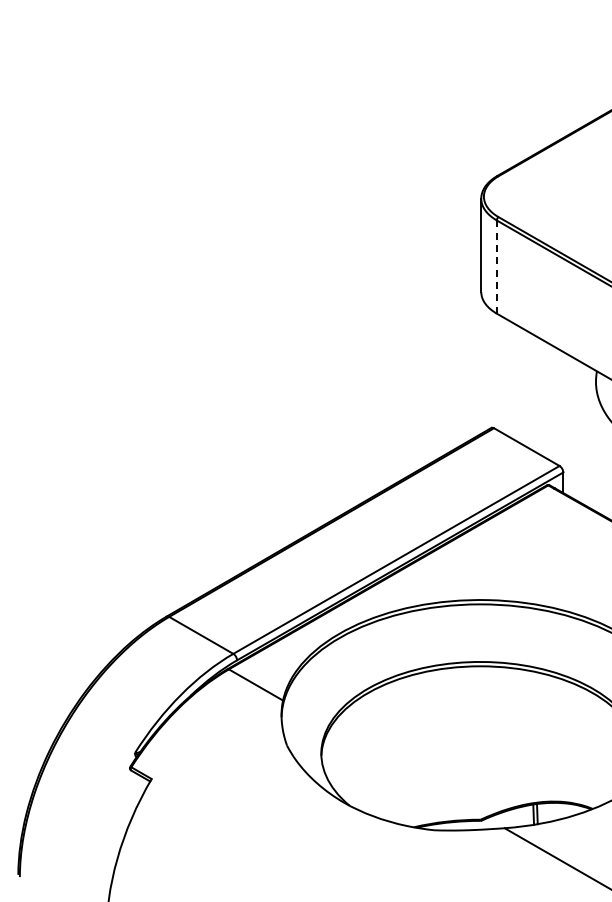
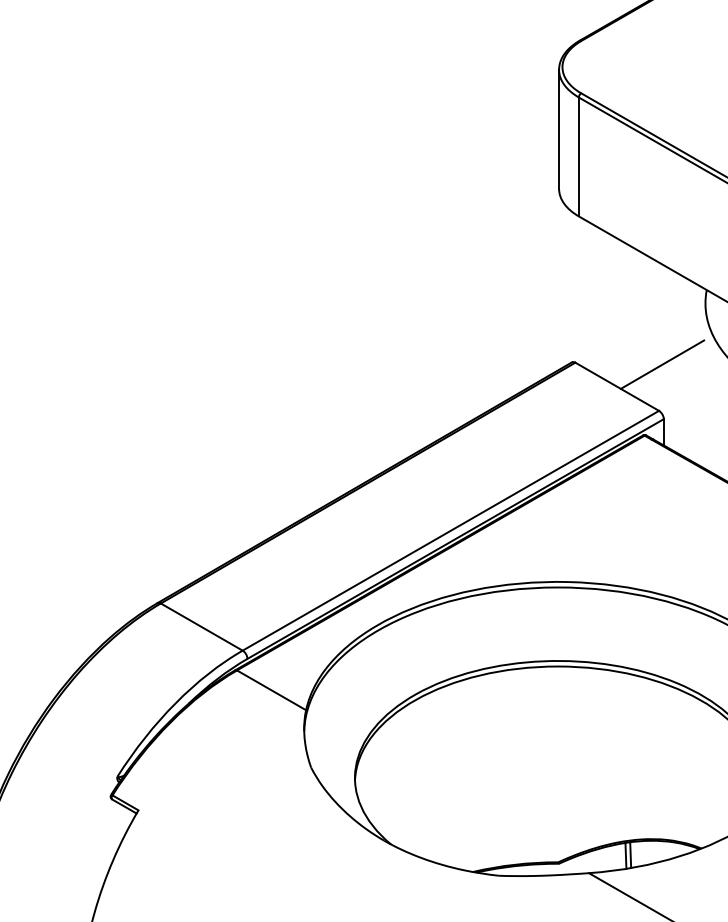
line: (496, 267) -> (578, 157), dashed -> solid
line: (561, 429) -> (661, 364), added

